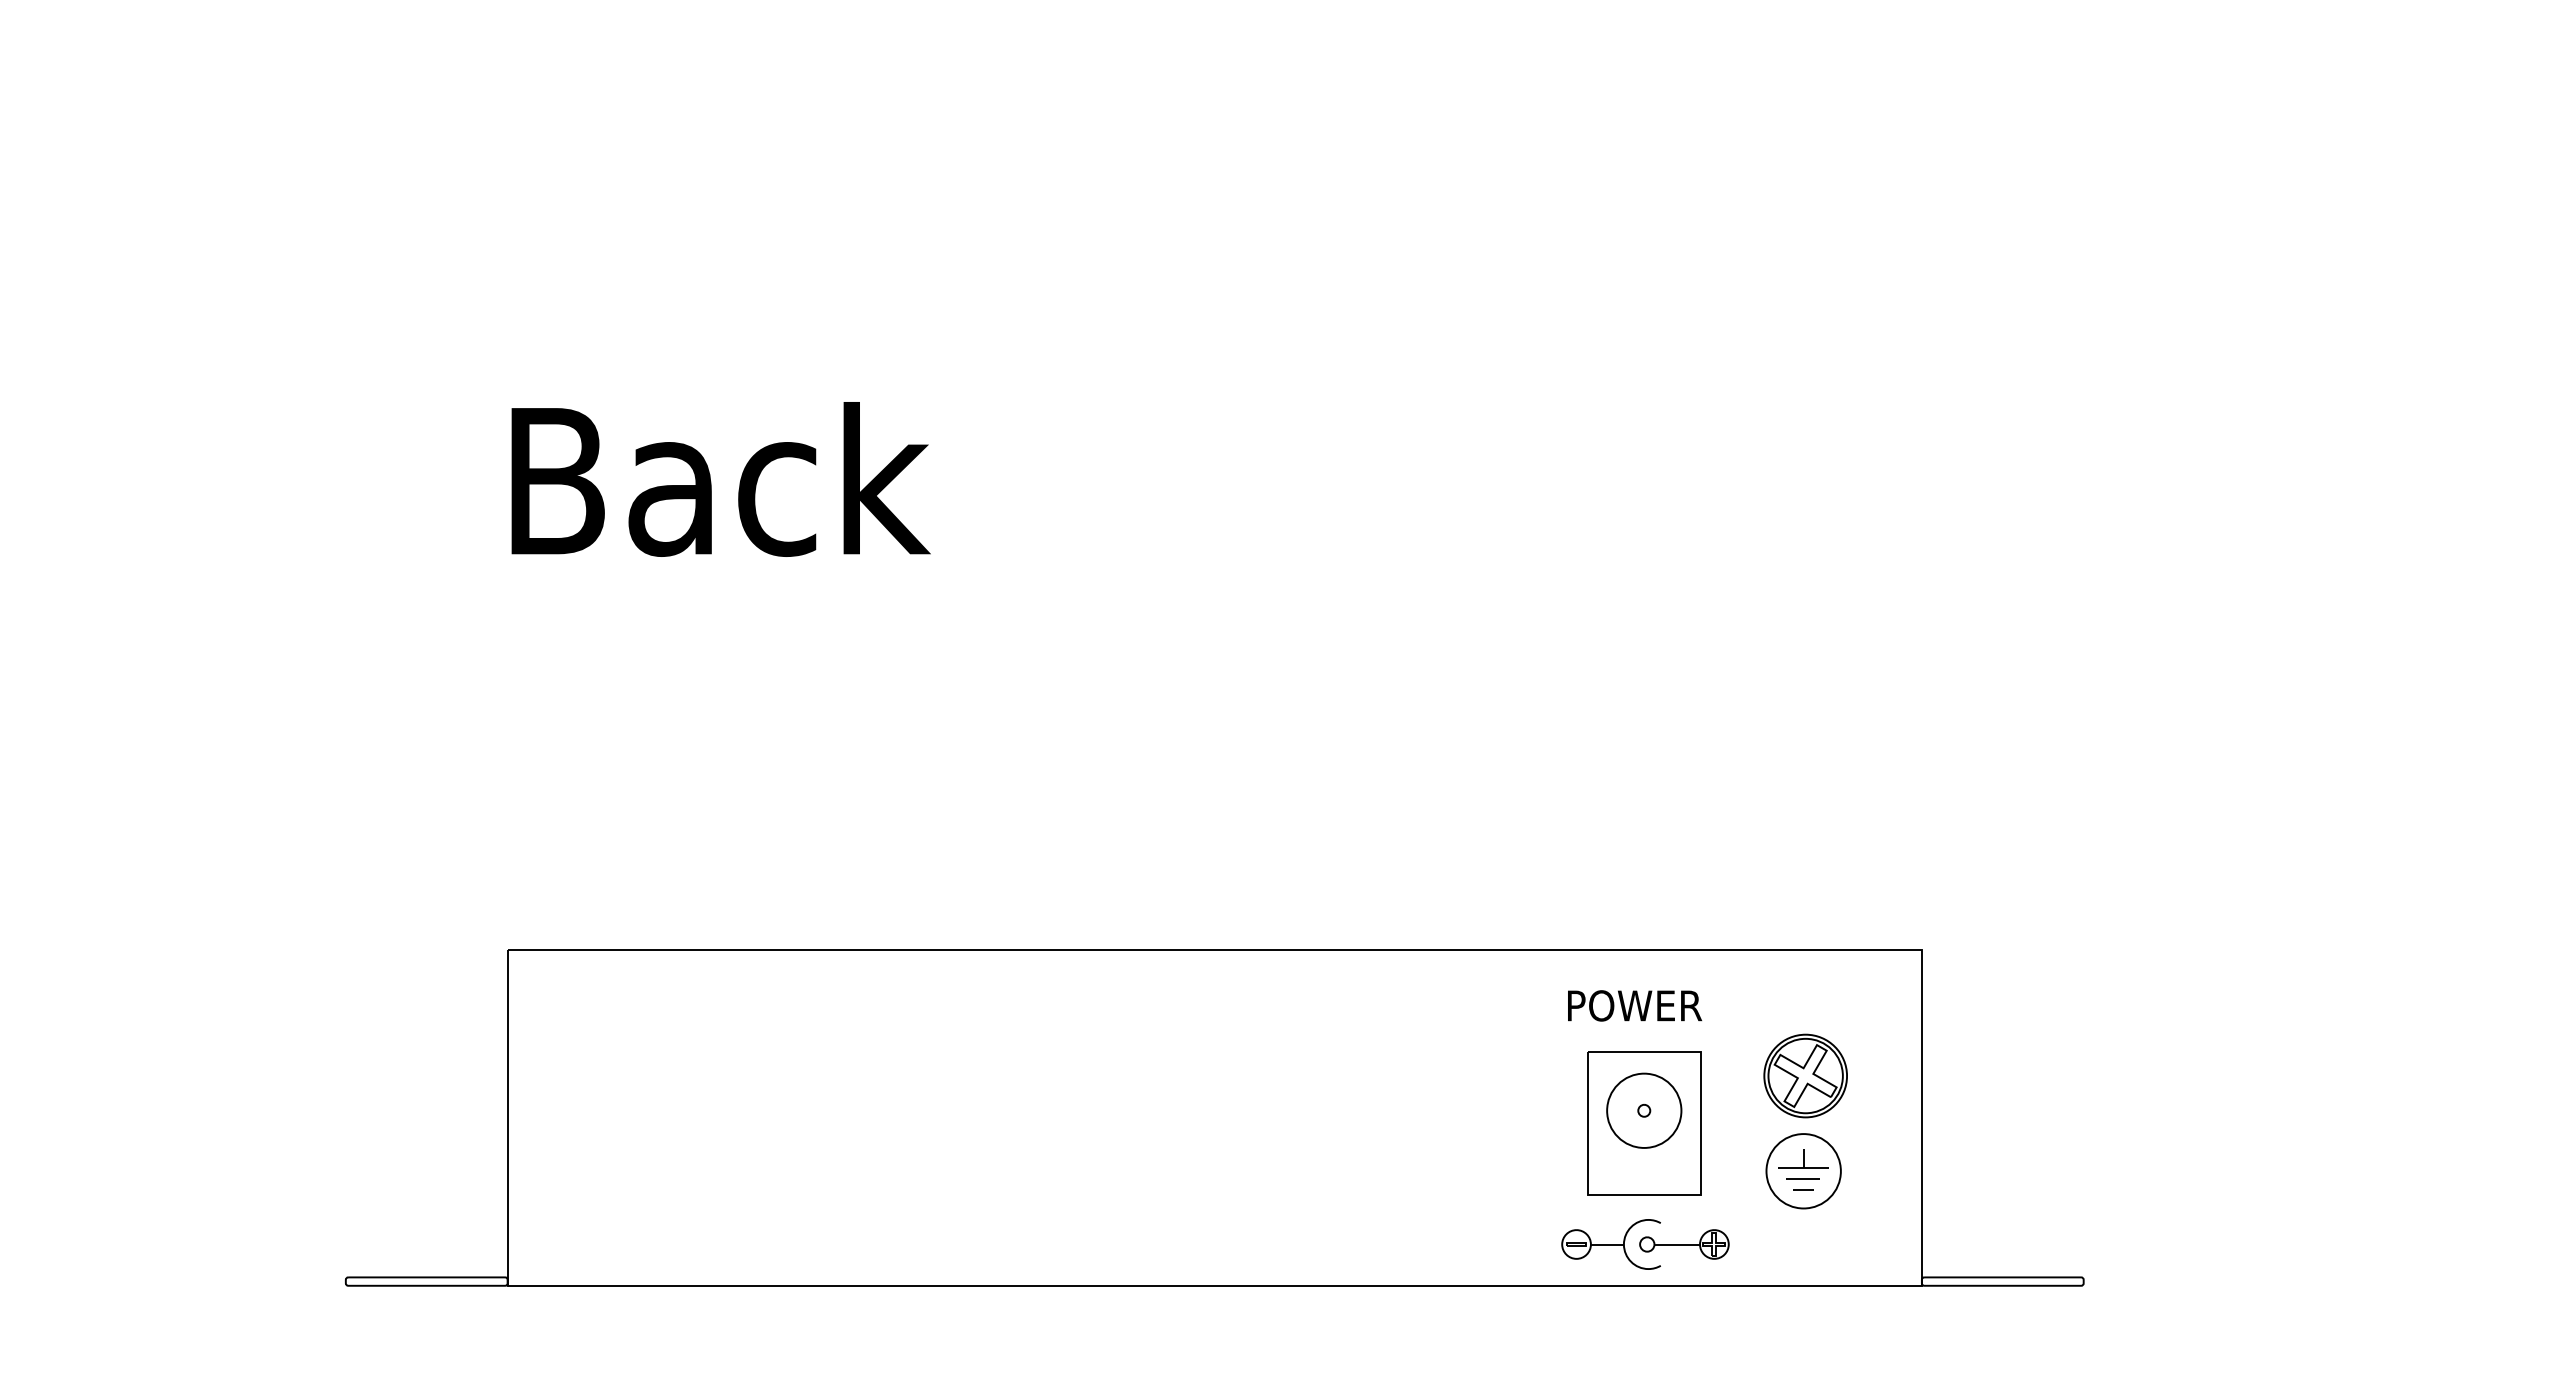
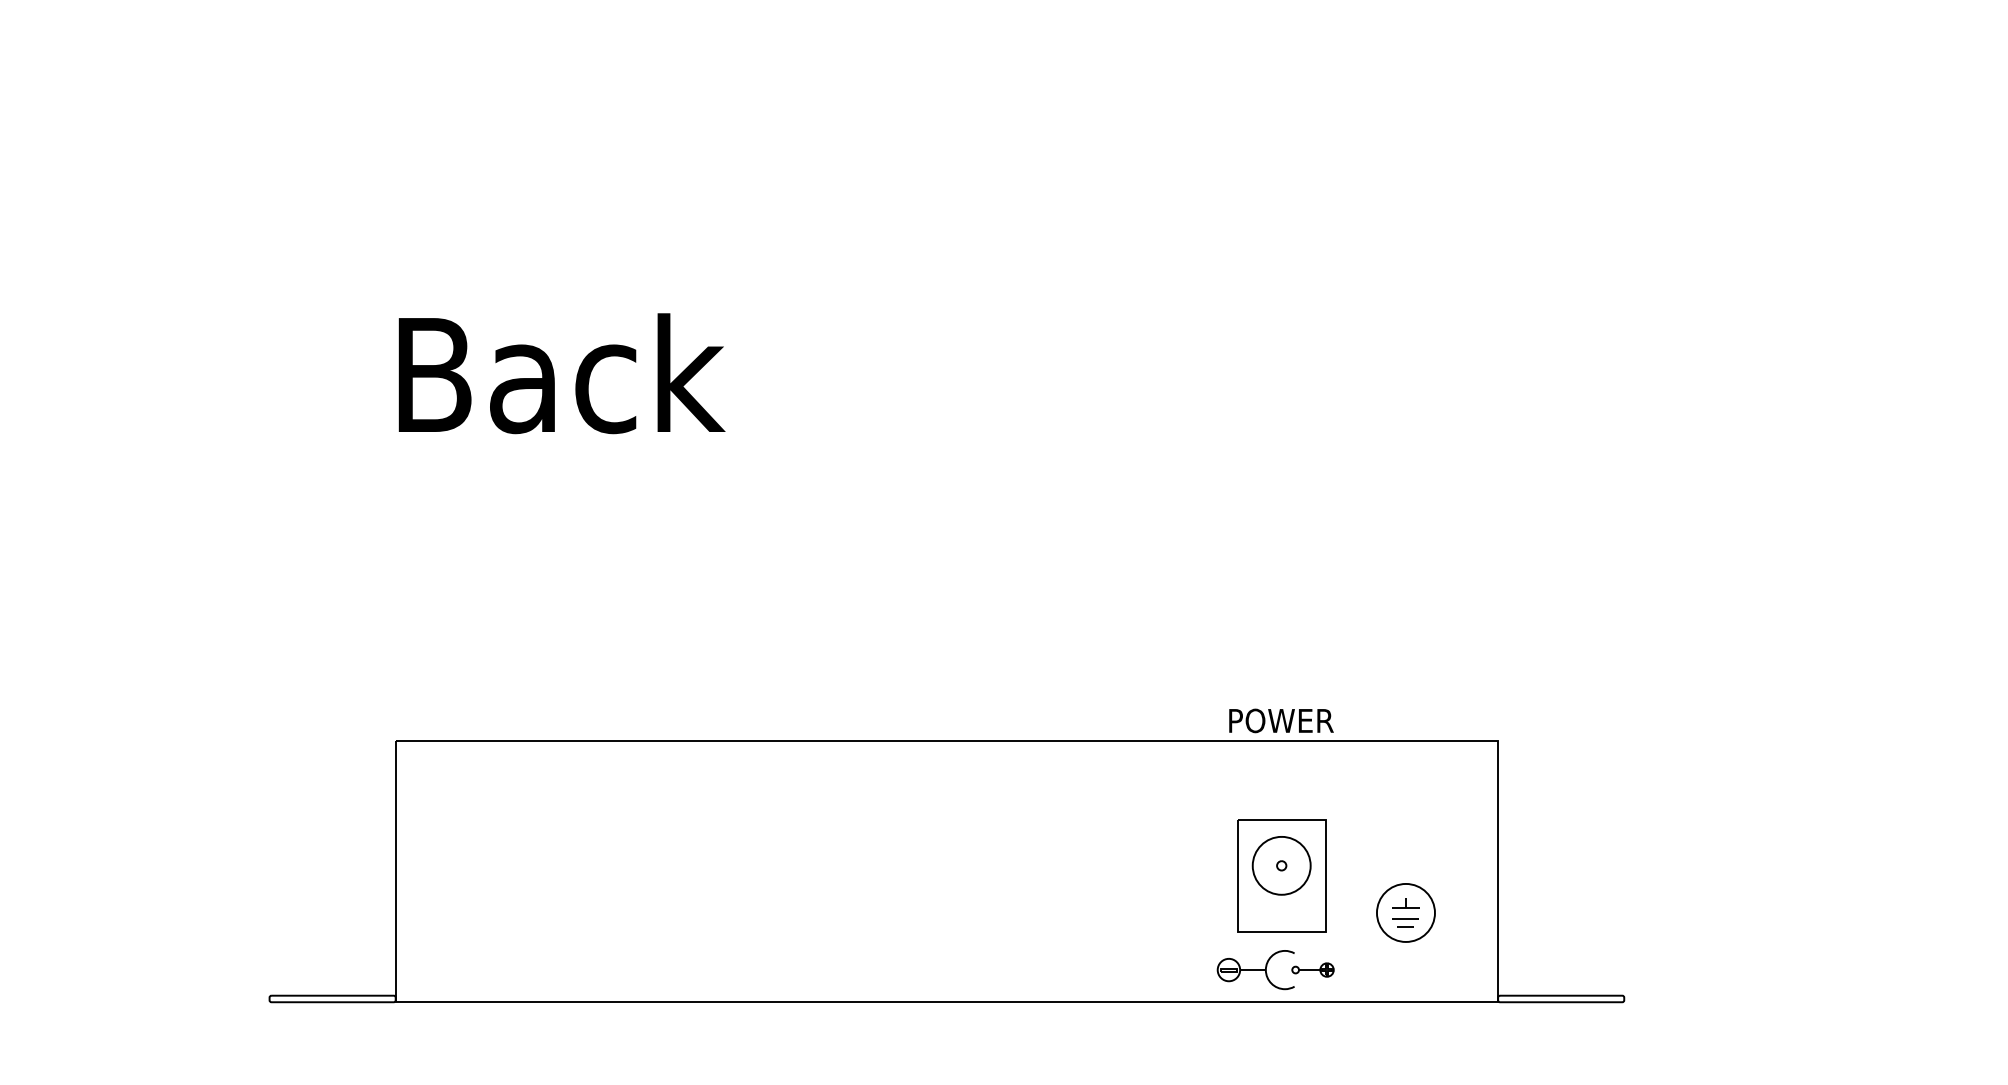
text: (1635, 1005) -> (1281, 720), moved
part: (1805, 1075) -> (1407, 838), removed
part: (1803, 1158) -> (1405, 903), size x0.7
part: (1684, 1244) -> (1313, 970), size x0.6

